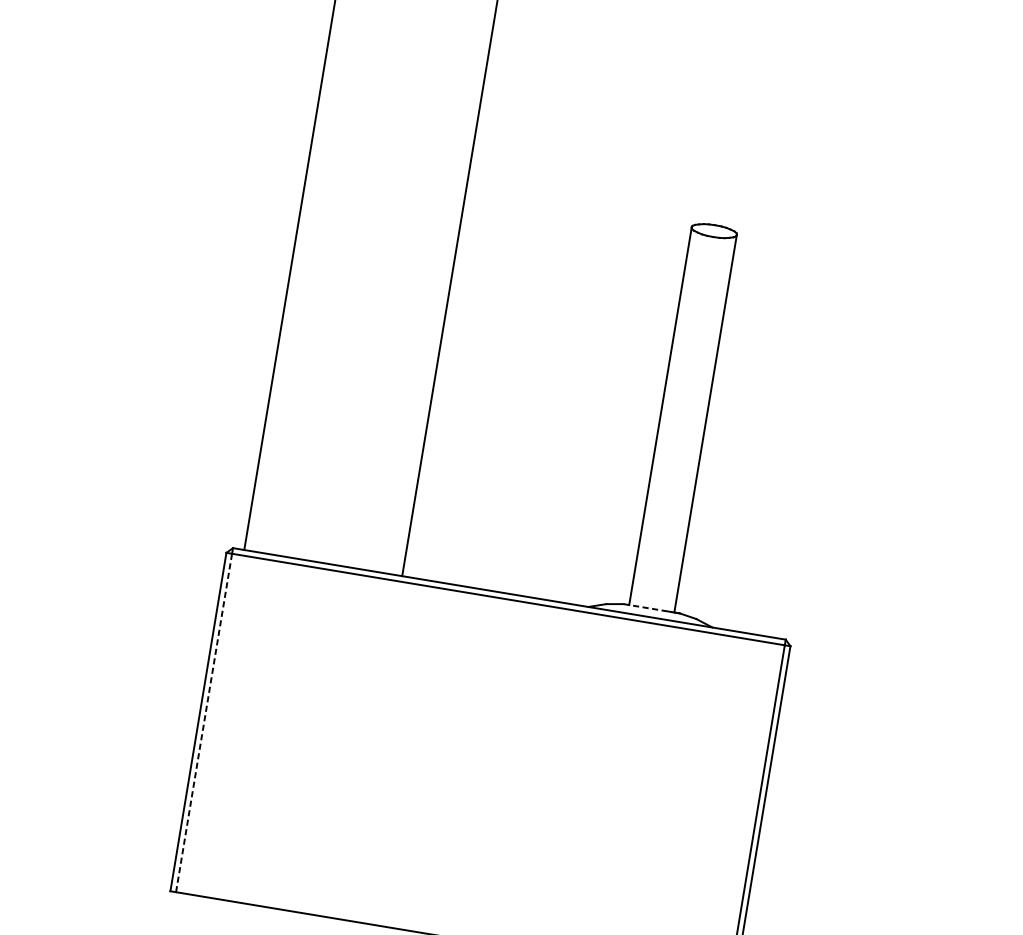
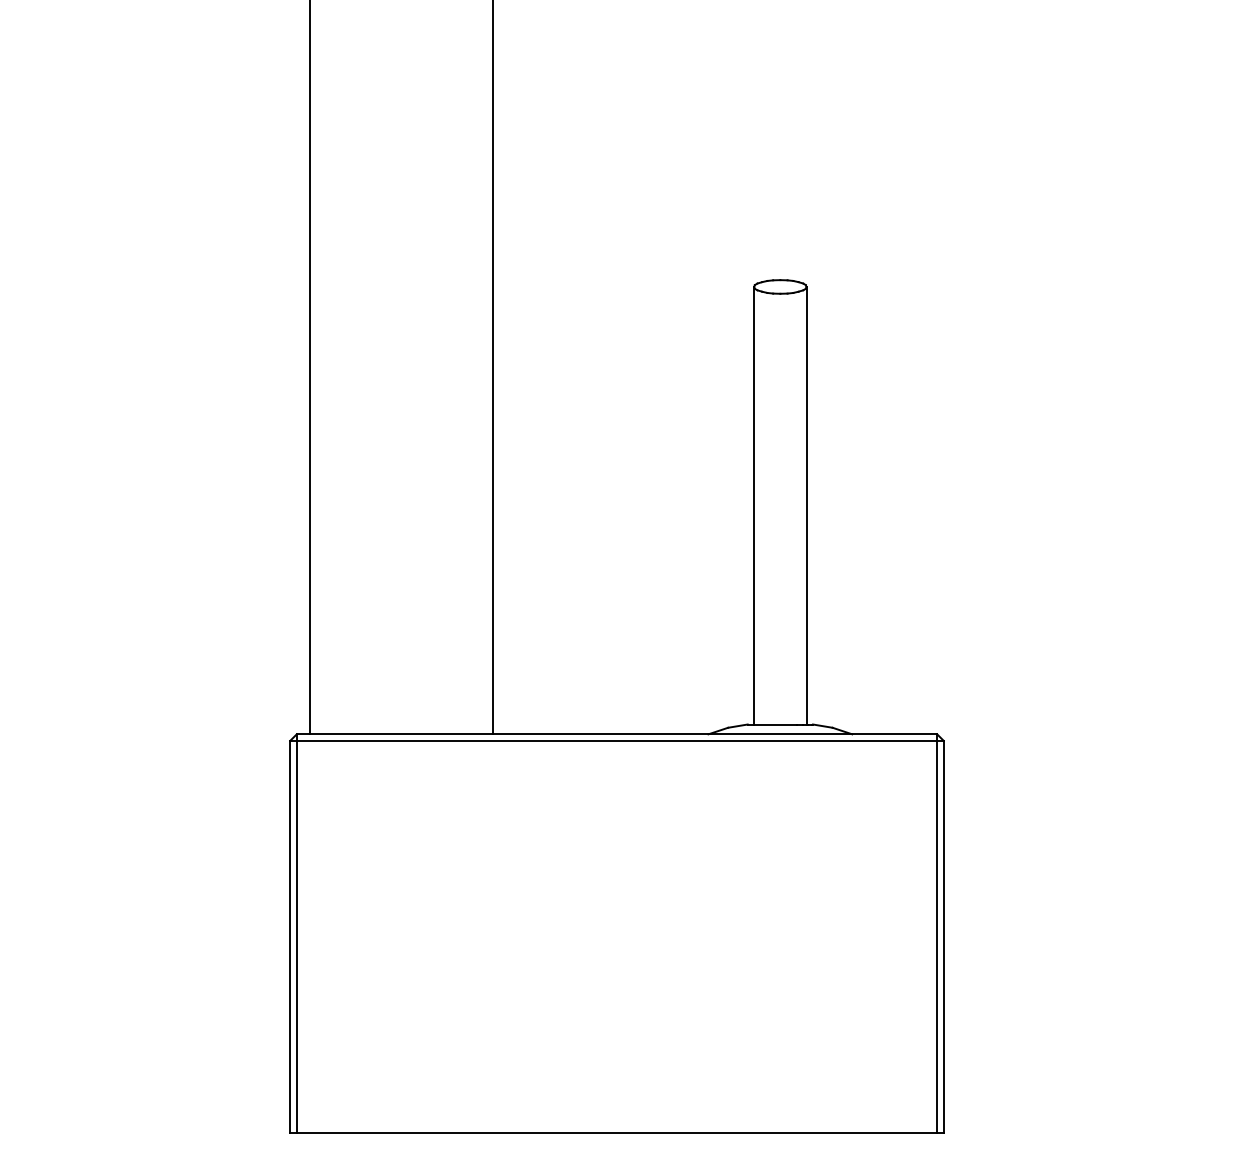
line: (644, 607) -> (772, 724), dashed -> solid
line: (203, 722) -> (296, 936), dashed -> solid

